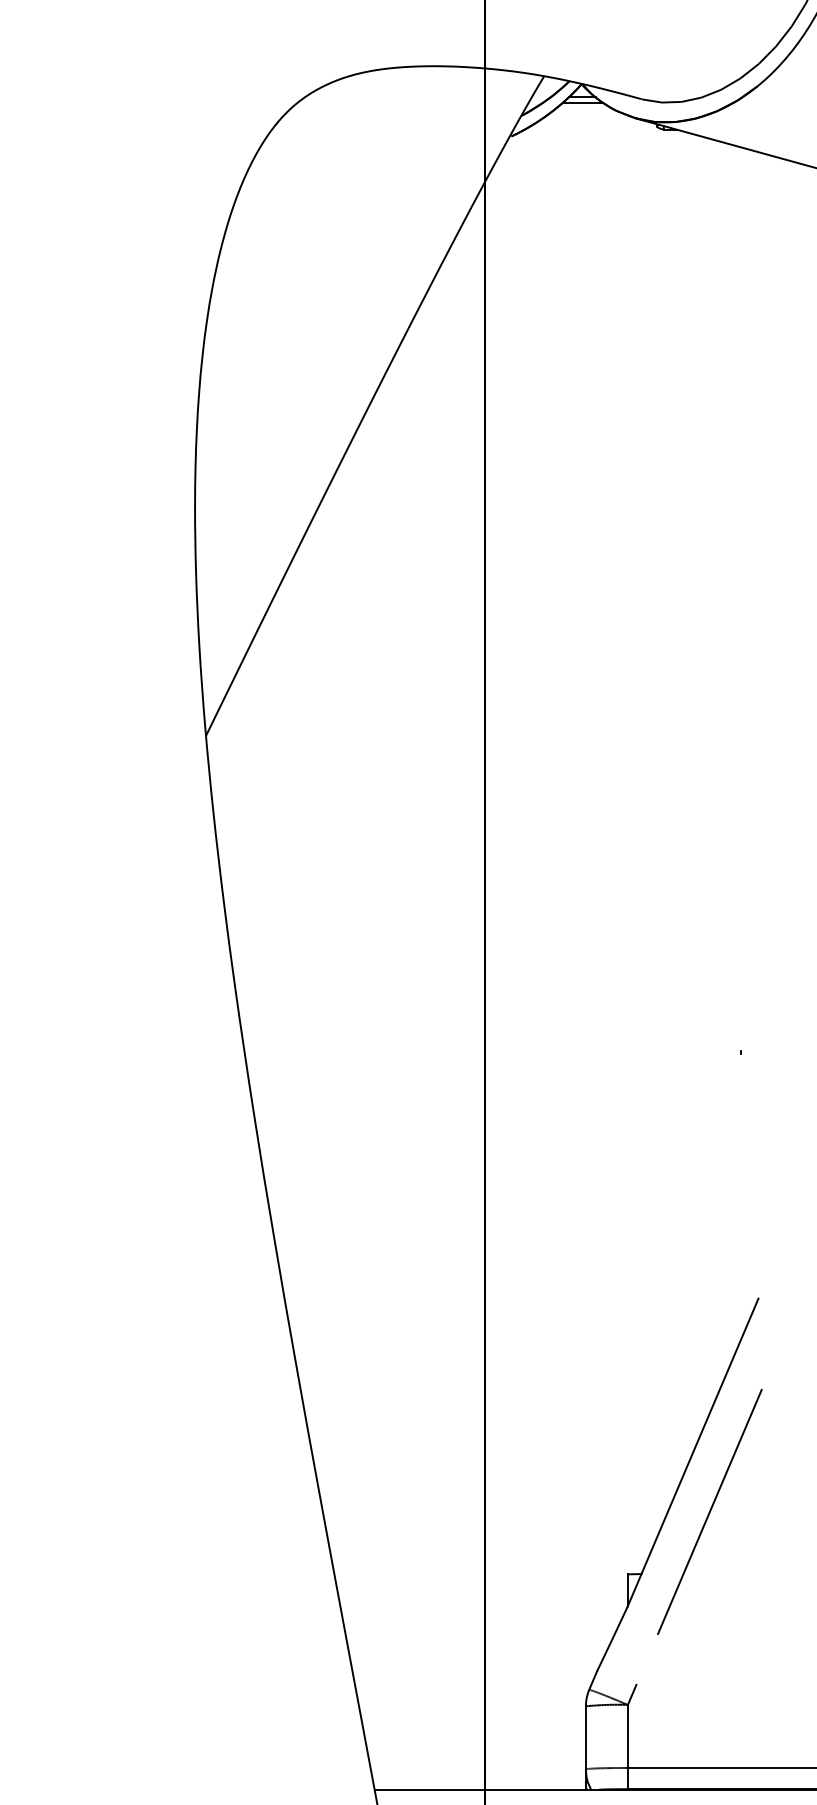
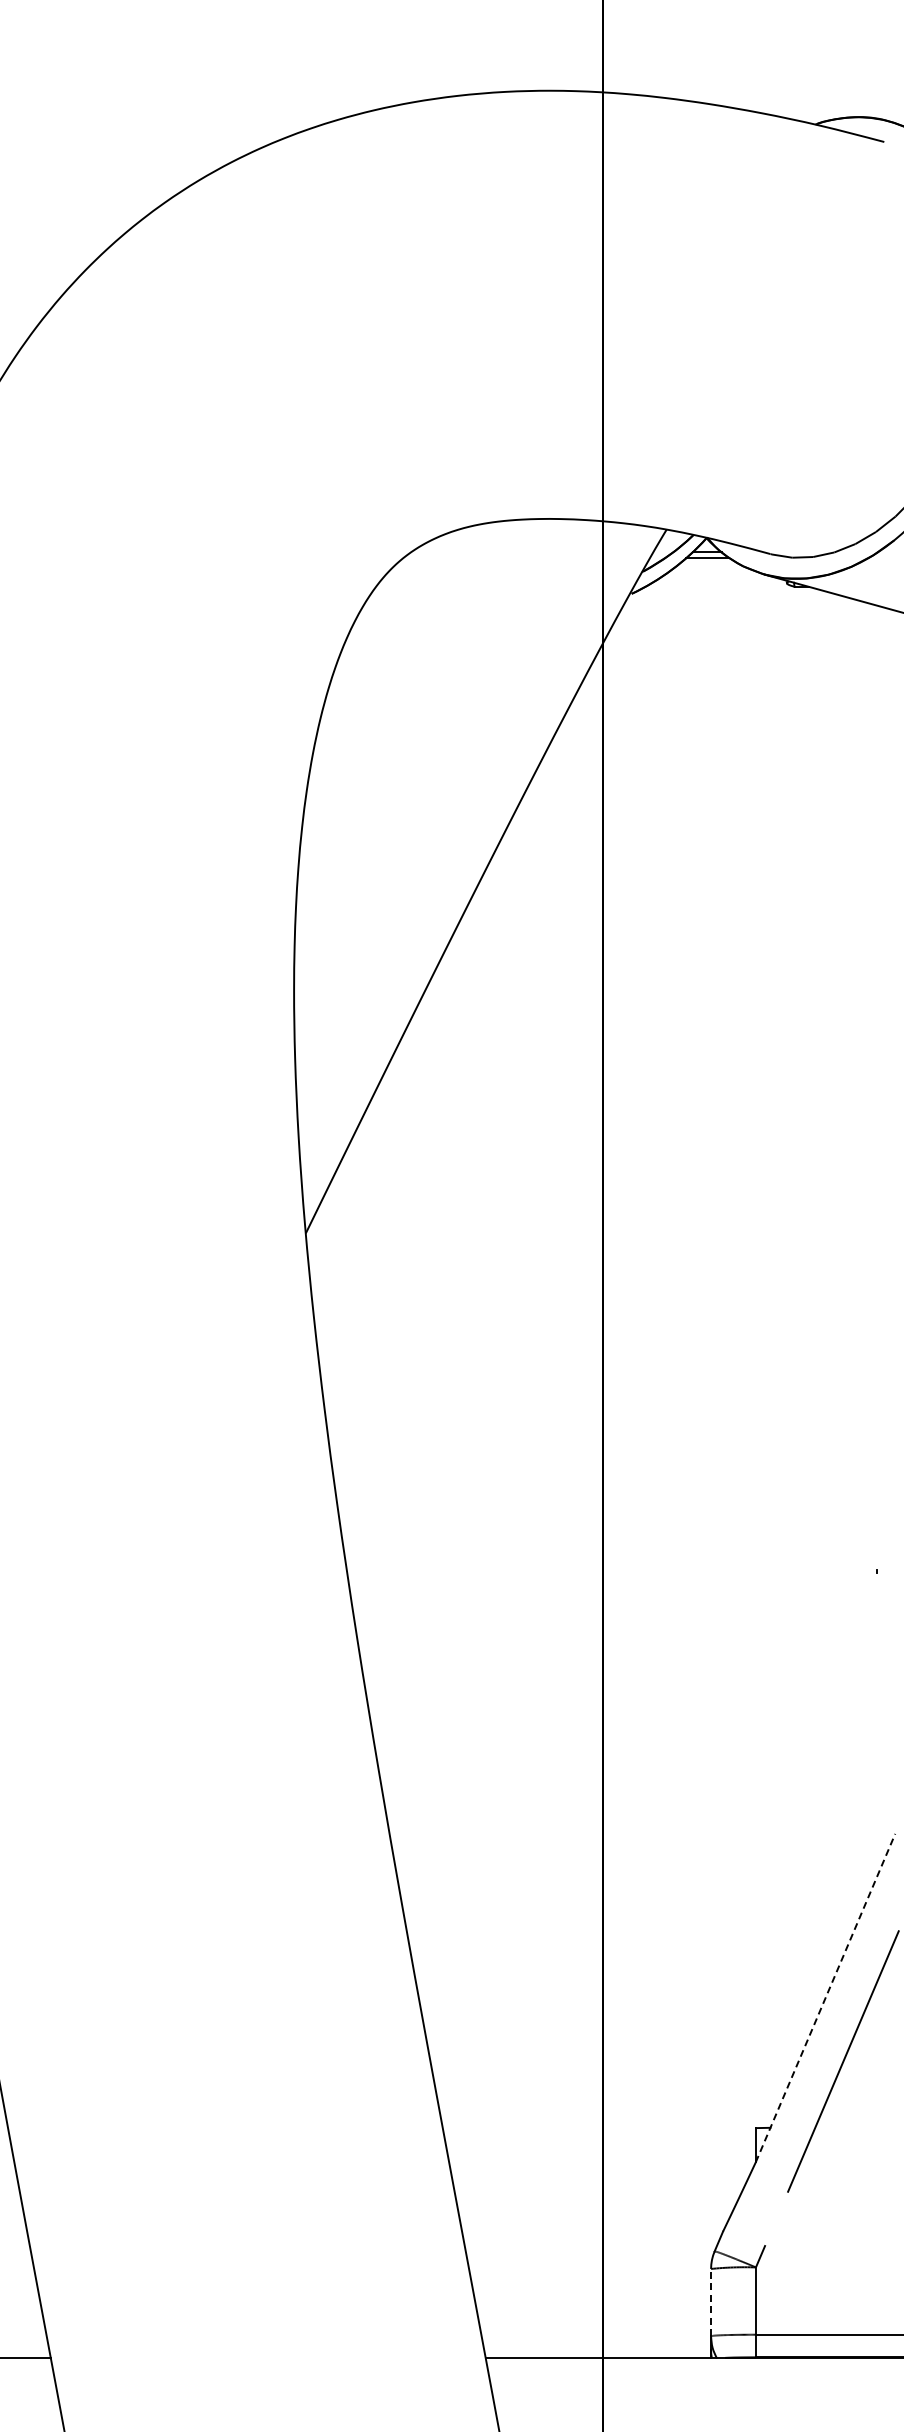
line: (693, 1451) -> (825, 1997), solid -> dashed
line: (586, 1737) -> (711, 2302), solid -> dashed

